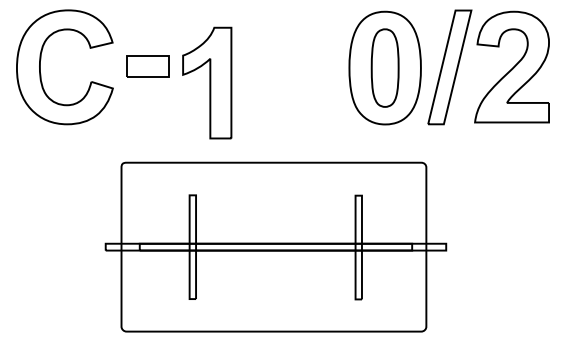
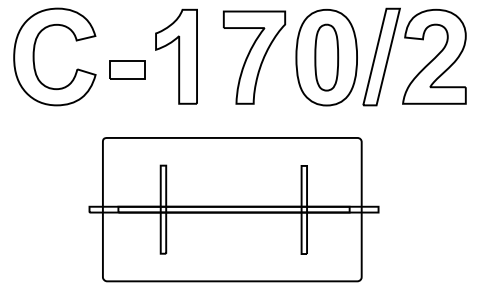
part: (147, 66) -> (126, 69), moved
part: (300, 67) -> (254, 57), added
part: (207, 82) -> (176, 56), moved

